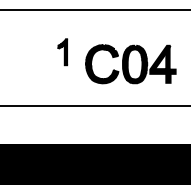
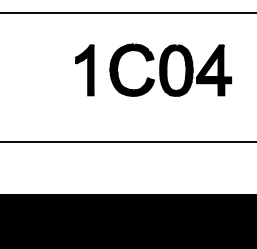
part: (62, 51) -> (84, 69), size x1.43
part: (130, 64) -> (170, 70), moved

